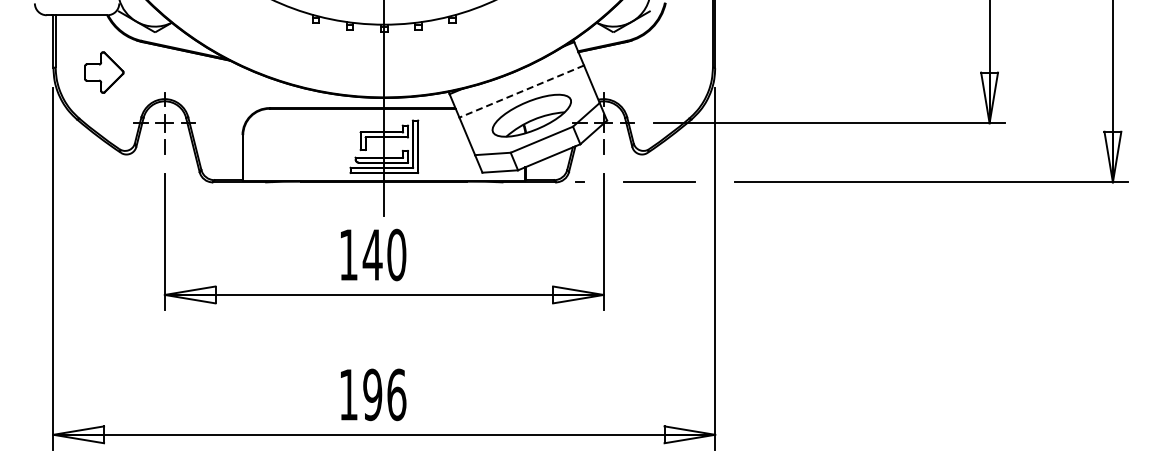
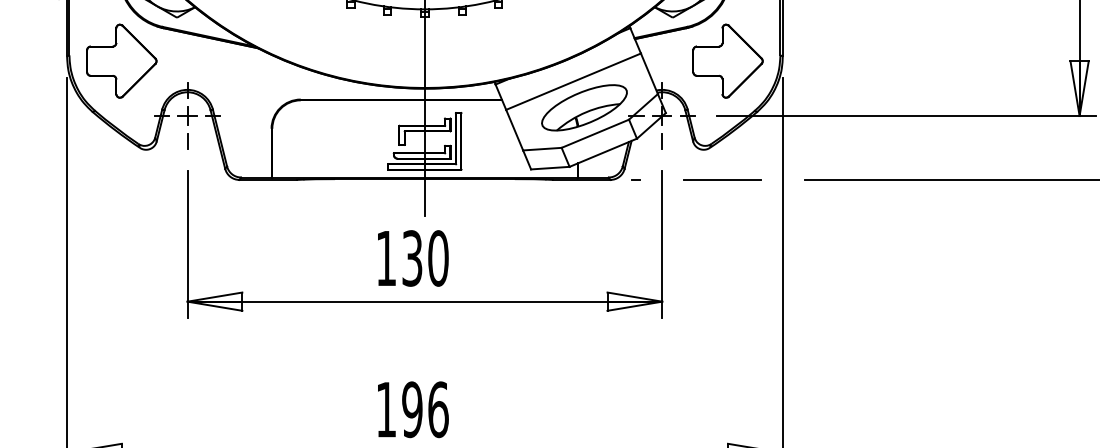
part: (104, 72) -> (122, 61), size x1.67
part: (664, 72) -> (727, 61), added
line: (521, 91) -> (573, 81), dashed -> solid
text: (372, 254) -> (412, 257), 140 -> 130

